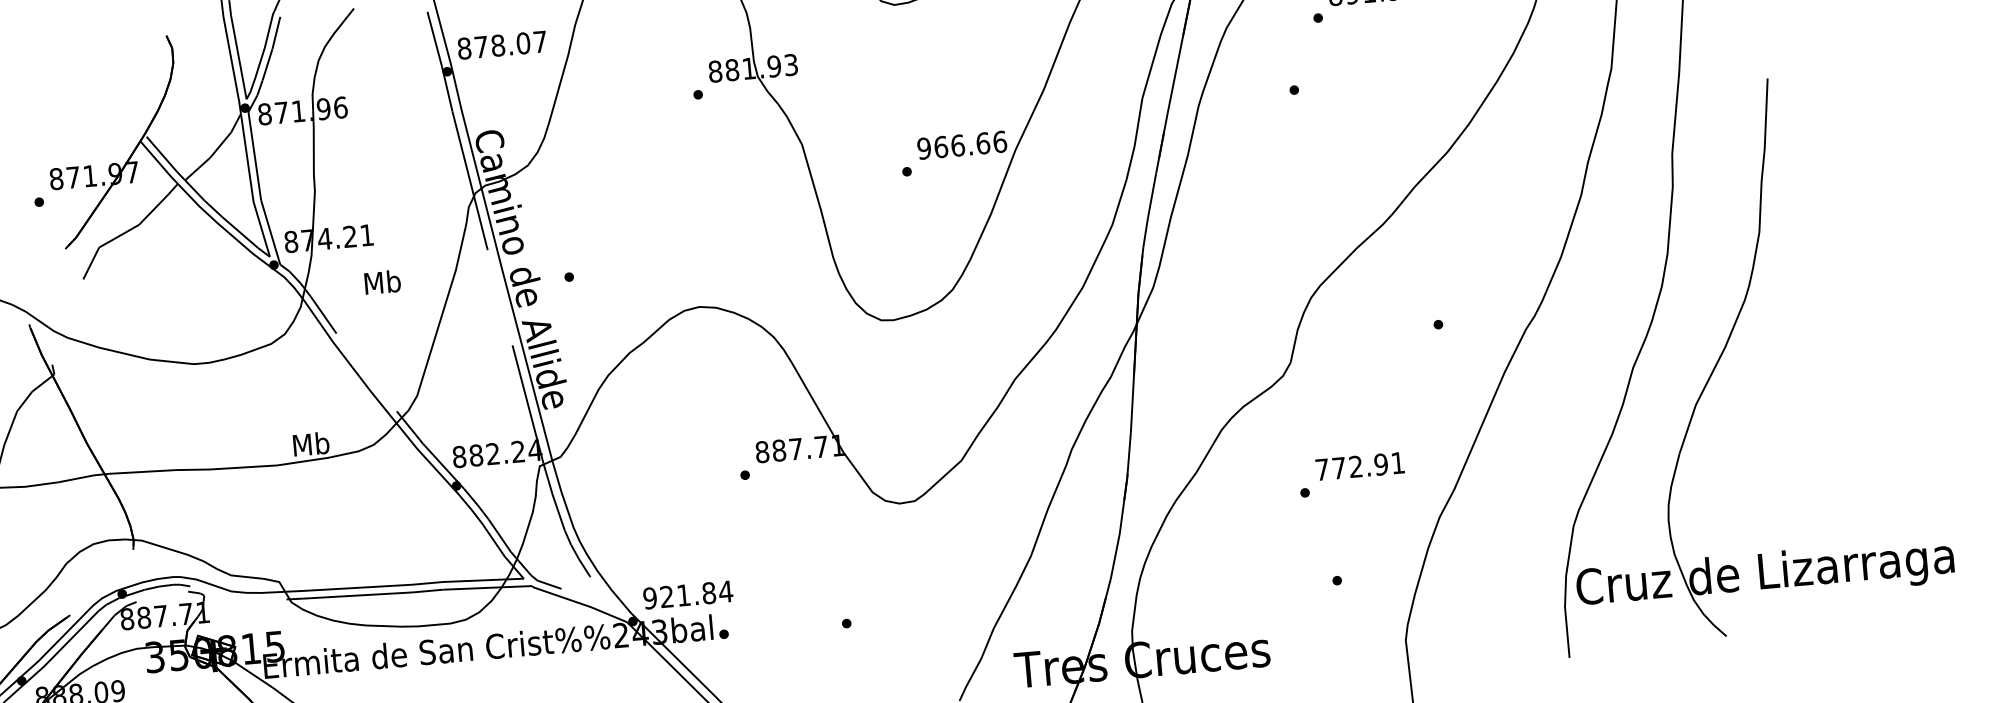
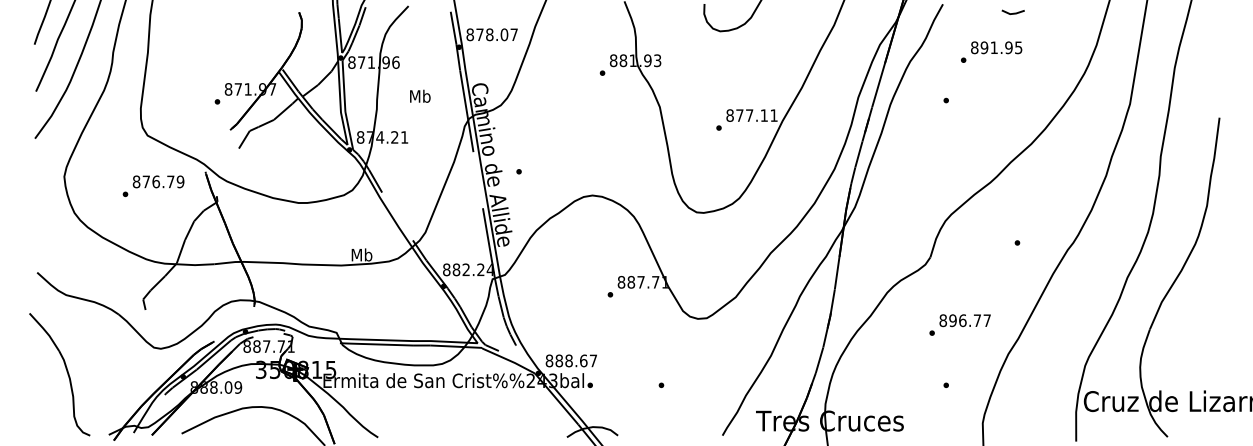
text: (961, 145) -> (751, 115), 966.66 -> 877.11
text: (382, 280) -> (420, 95), moved
text: (1358, 466) -> (964, 320), 772.91 -> 896.77
text: (687, 594) -> (571, 360), 921.84 -> 888.67

